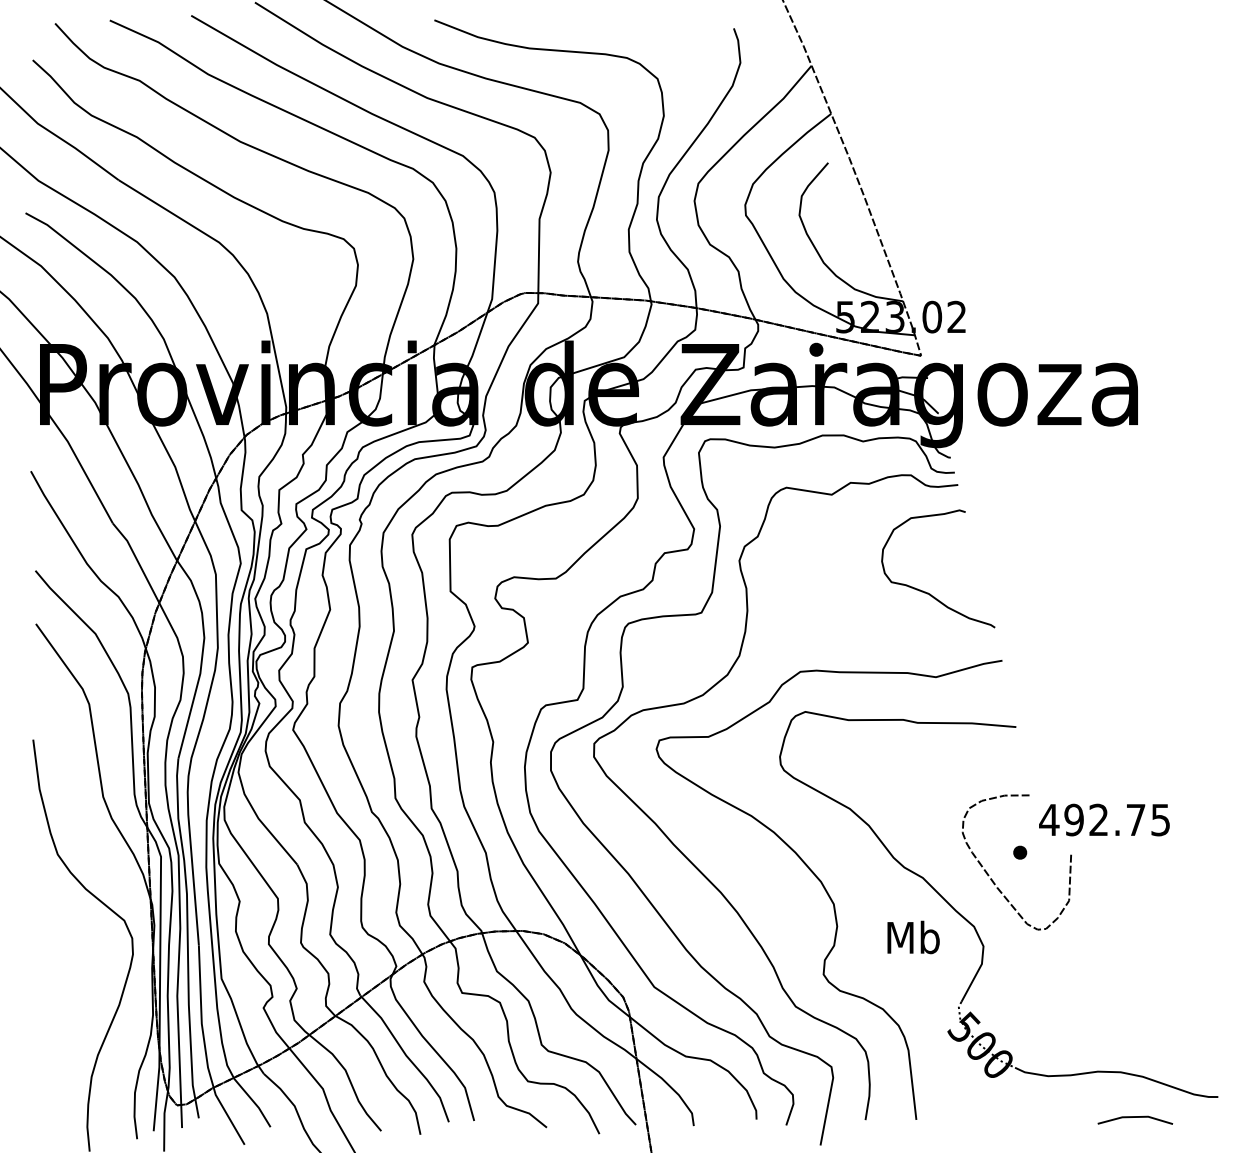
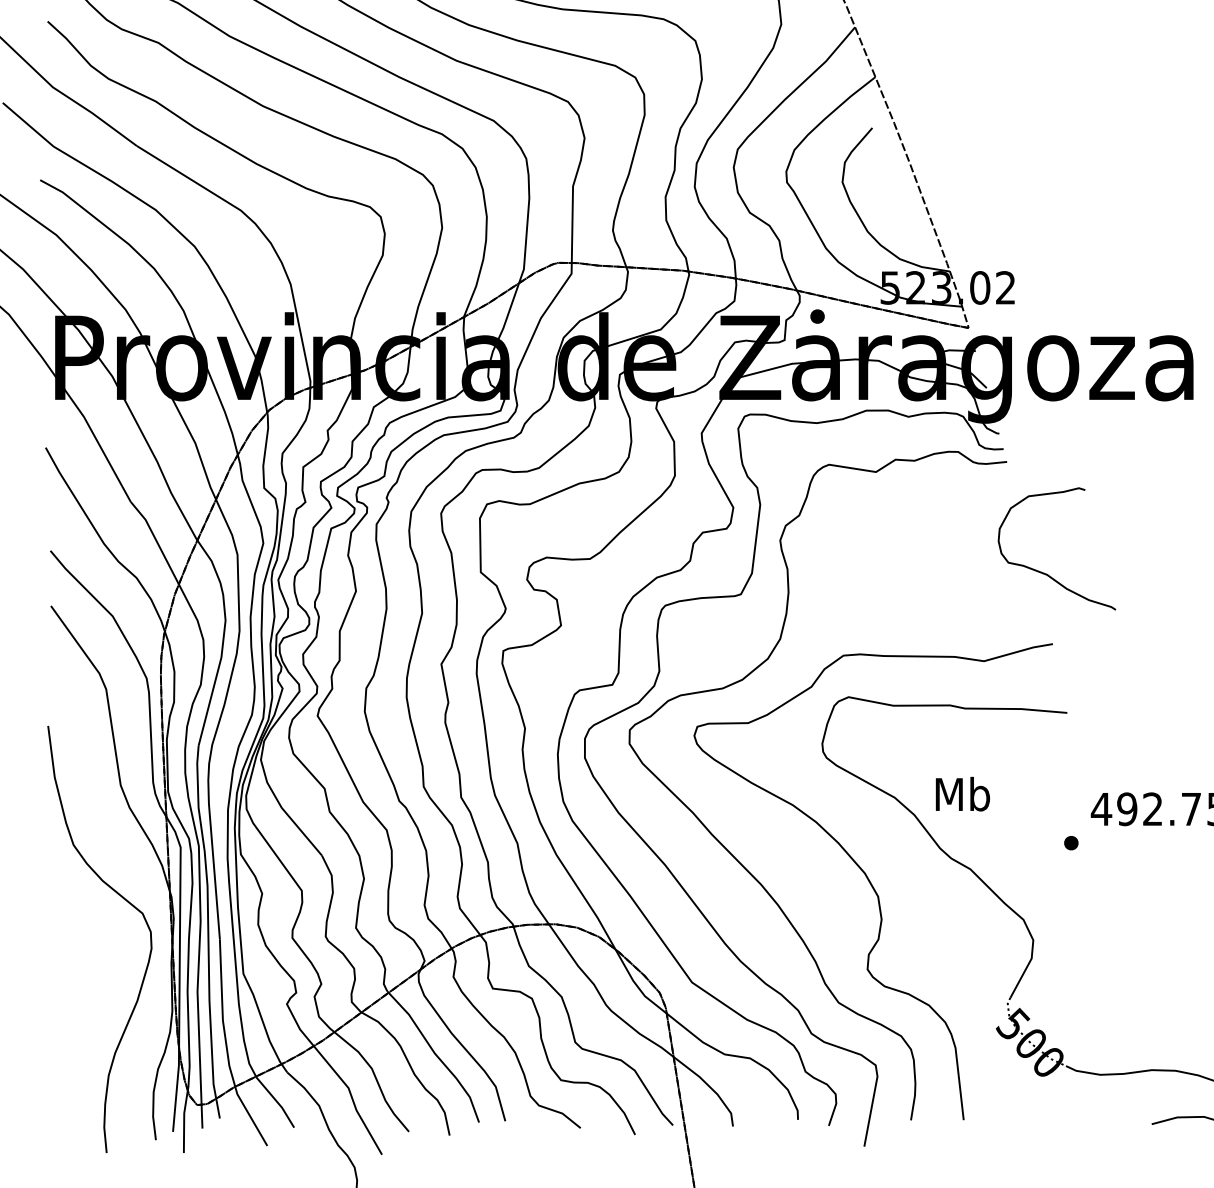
part: (816, 349) -> (817, 316), moved
curve: (928, 592) -> (1046, 573), moved
curve: (993, 880) -> (1043, 871), removed
text: (913, 937) -> (962, 794), moved

